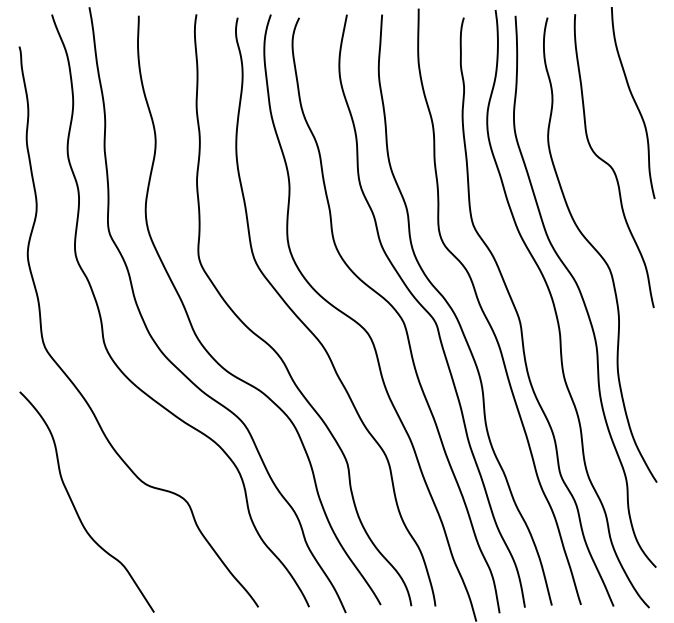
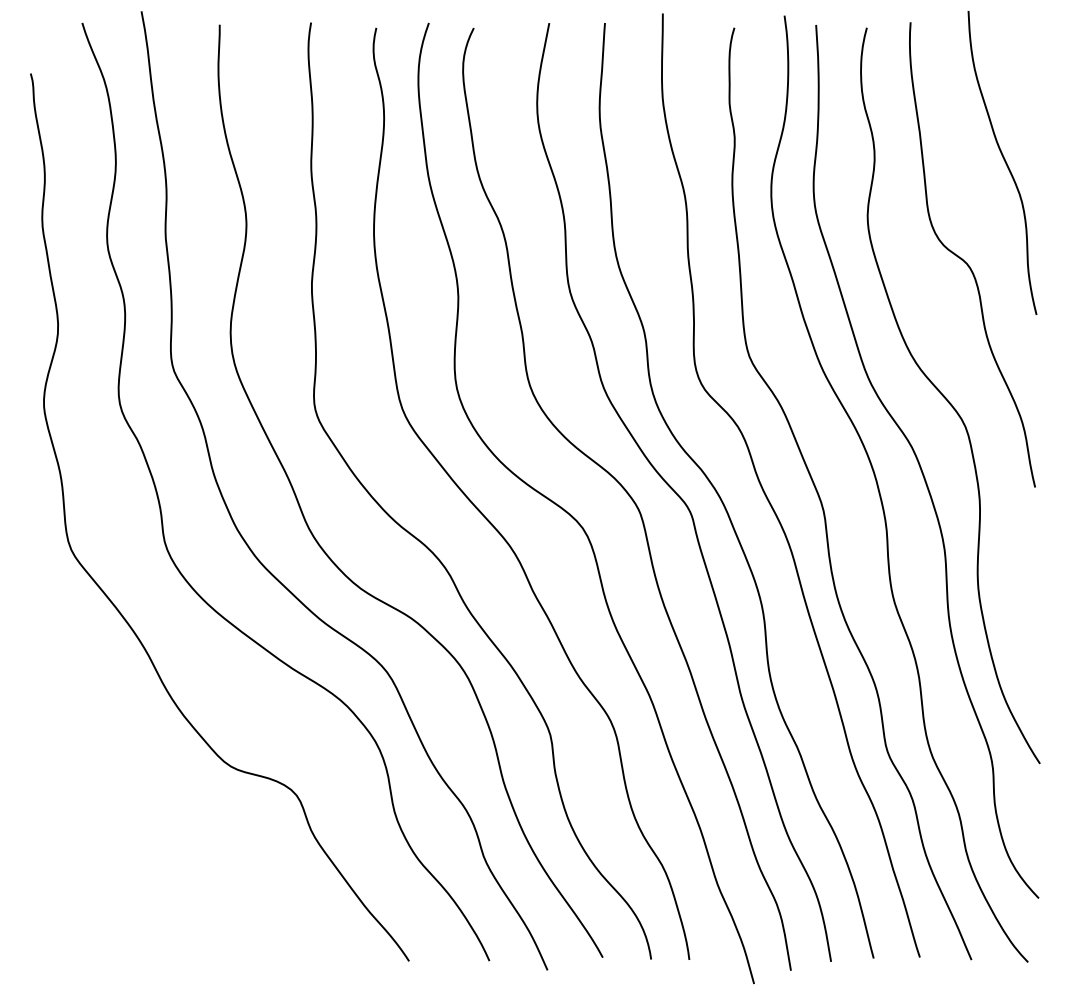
curve: (74, 504) -> (117, 798), removed

